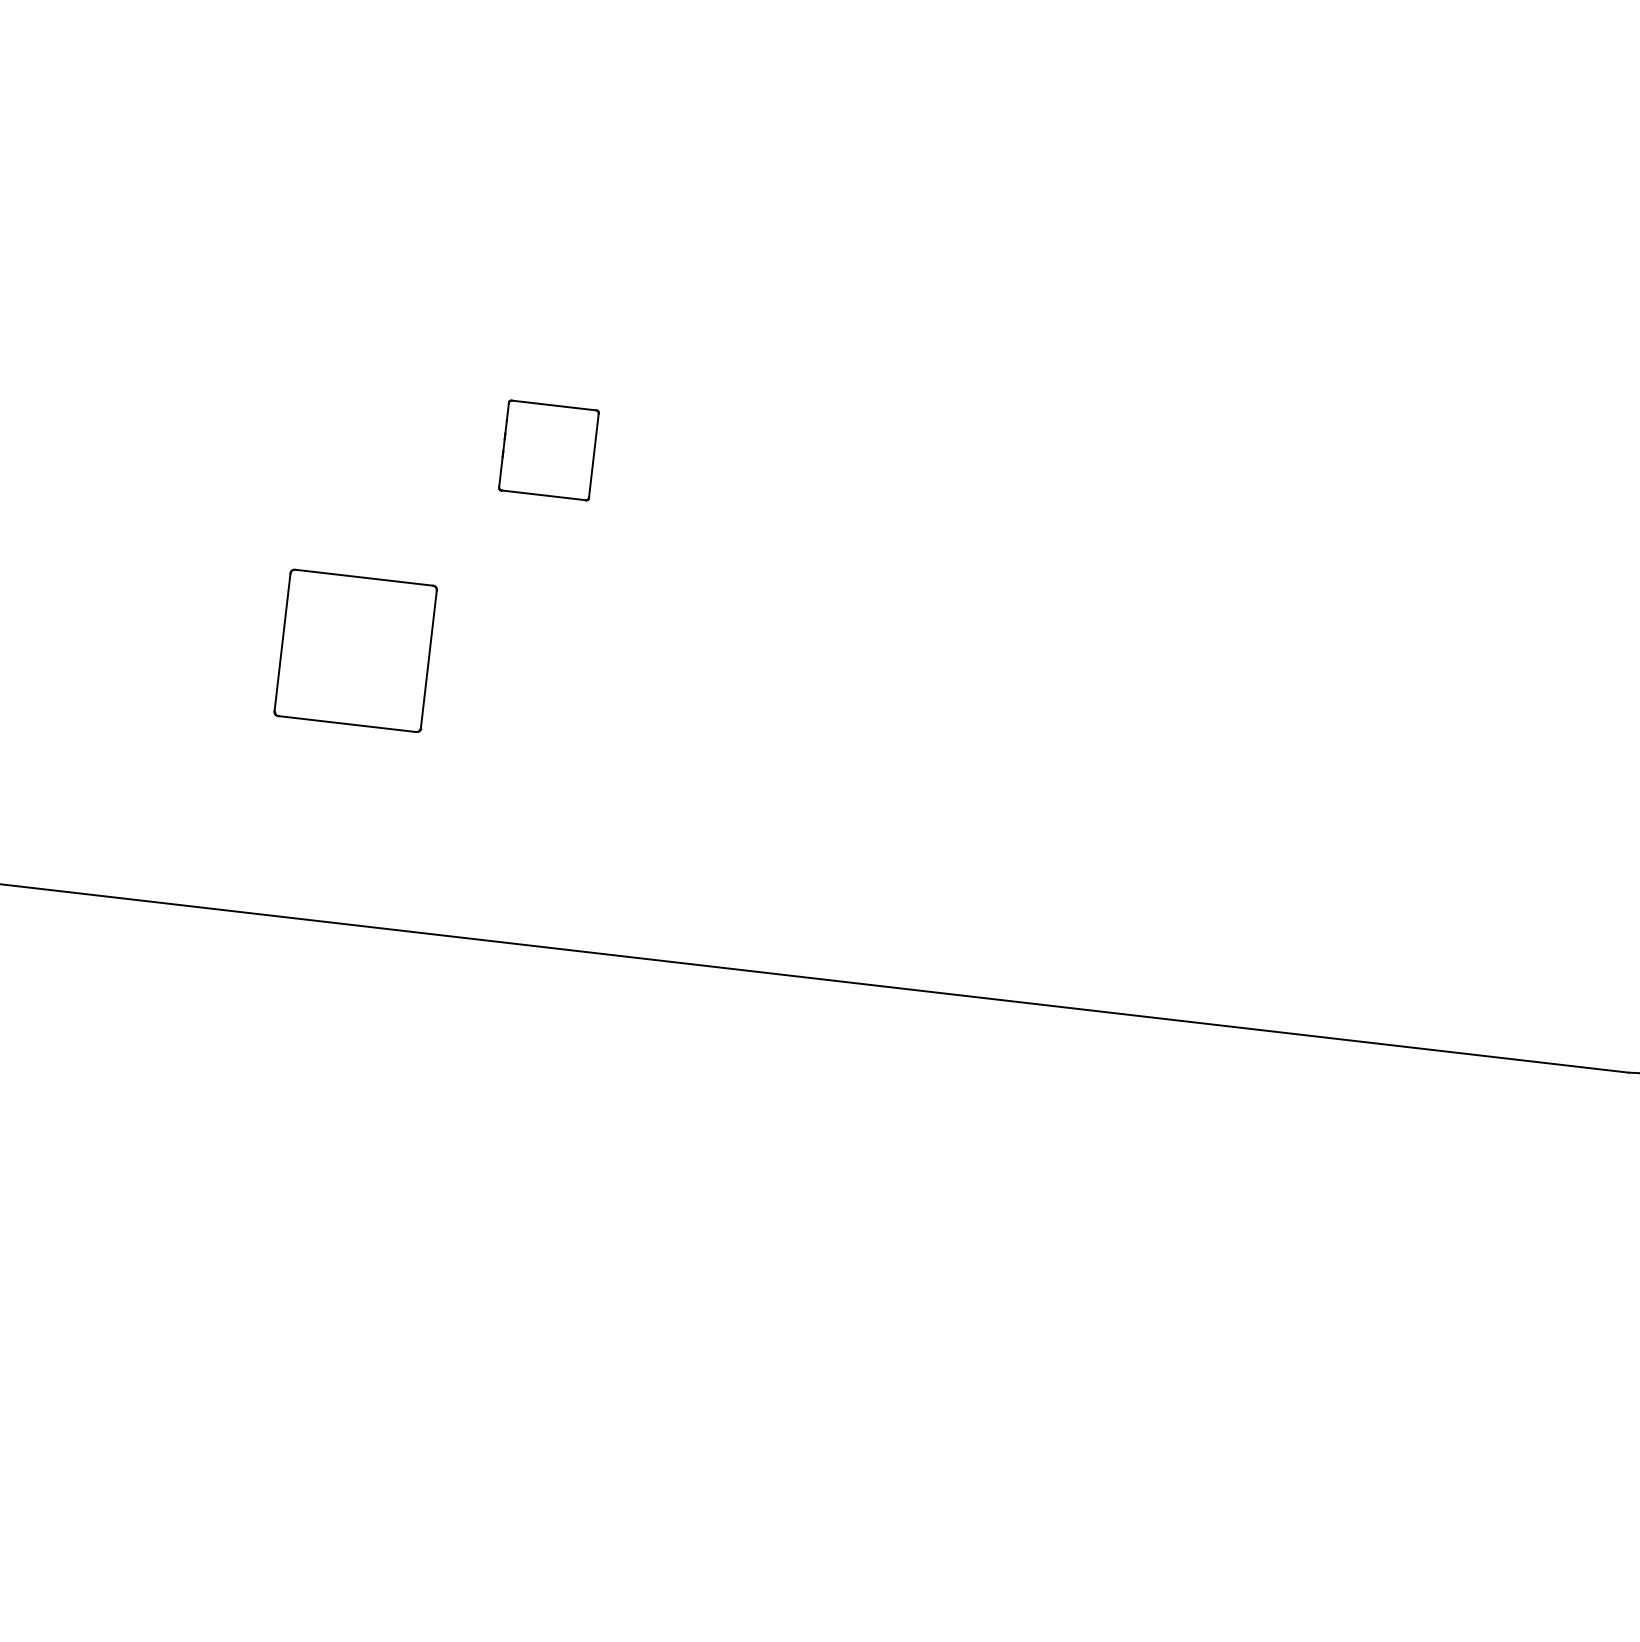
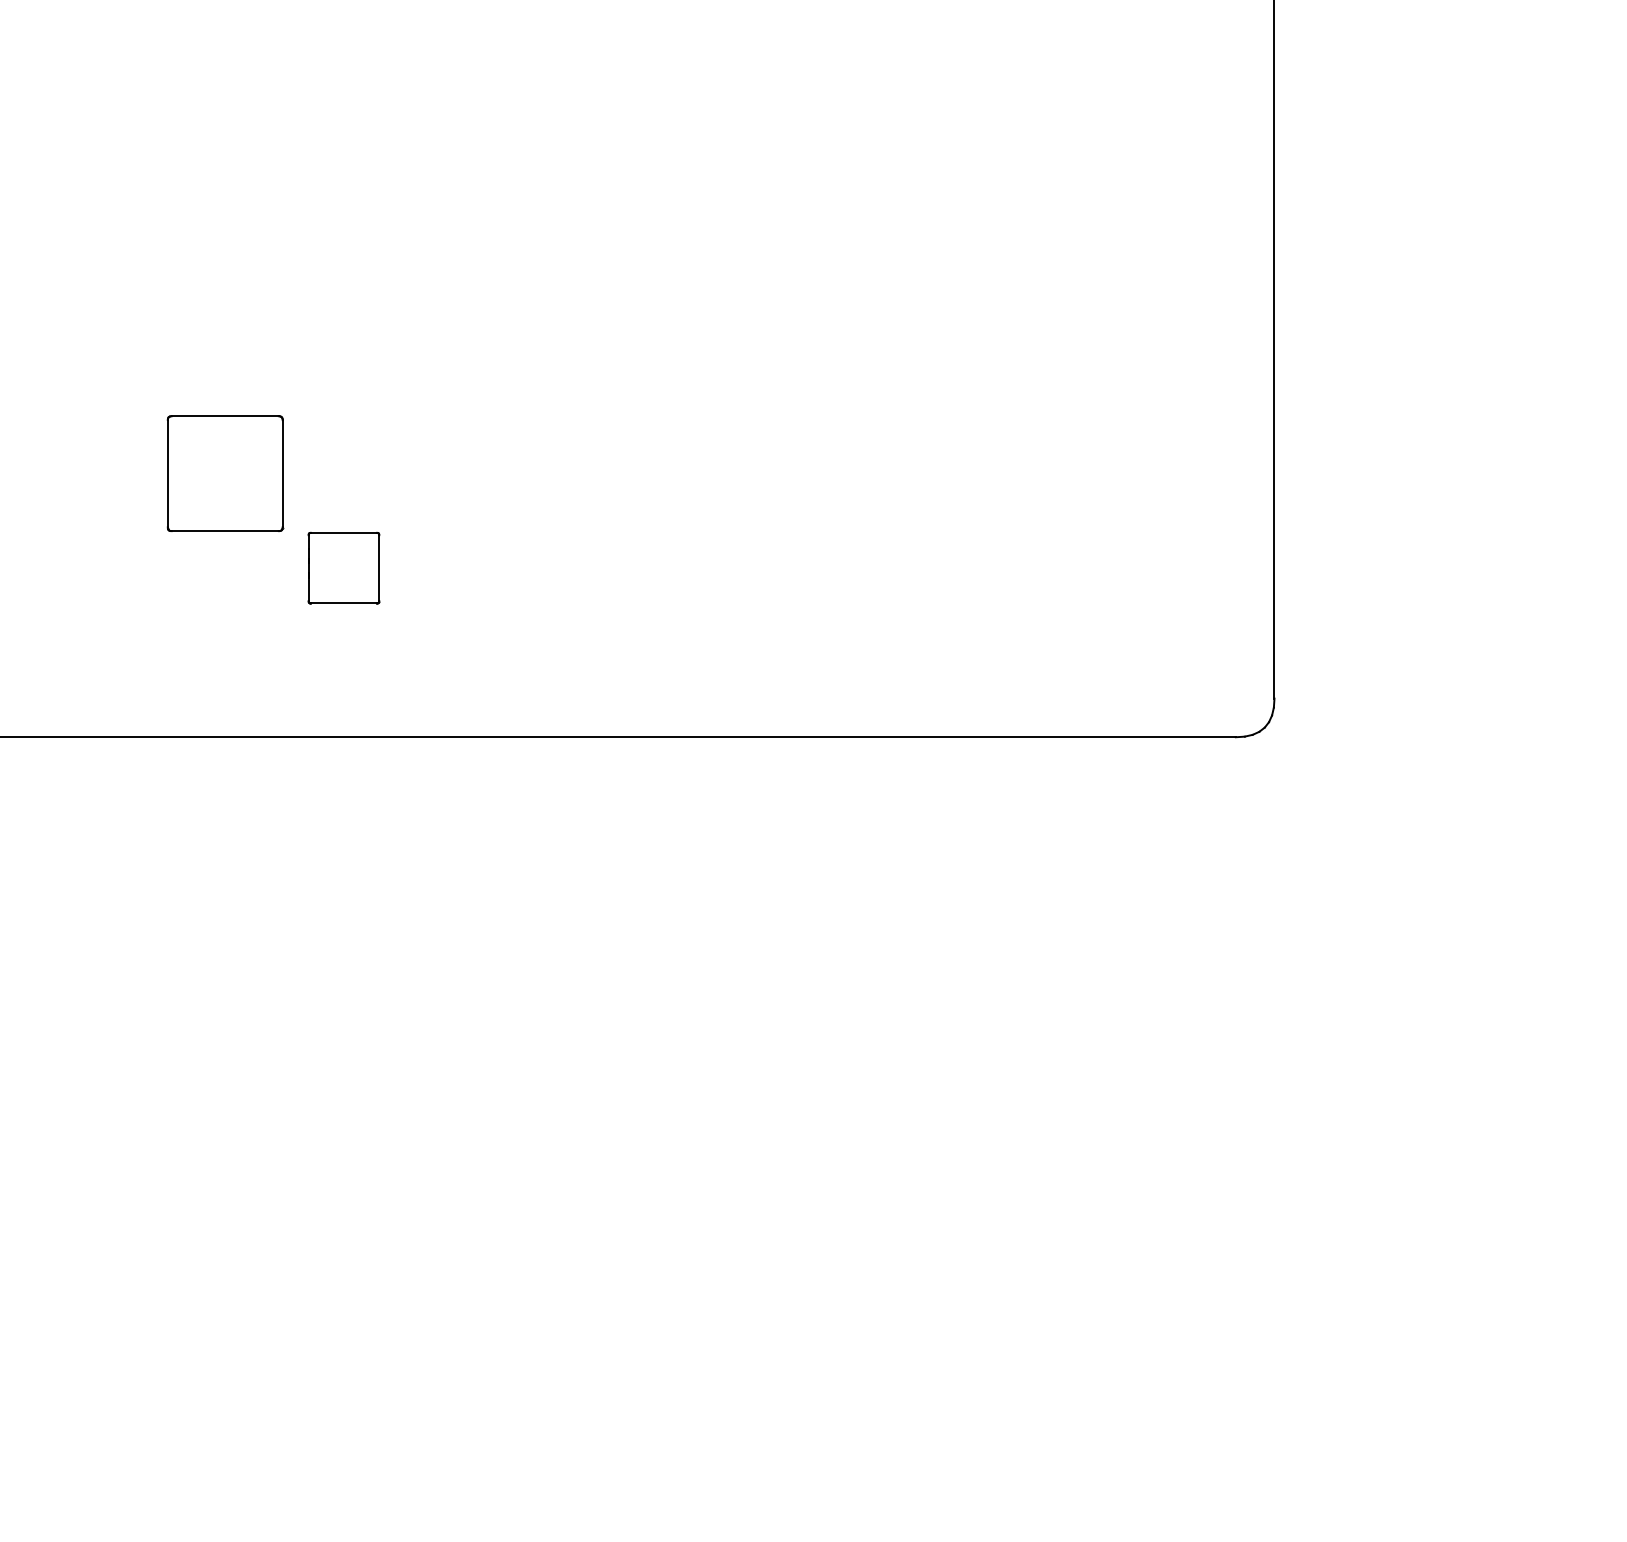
part: (548, 449) -> (343, 567), moved
part: (356, 650) -> (225, 473), moved

